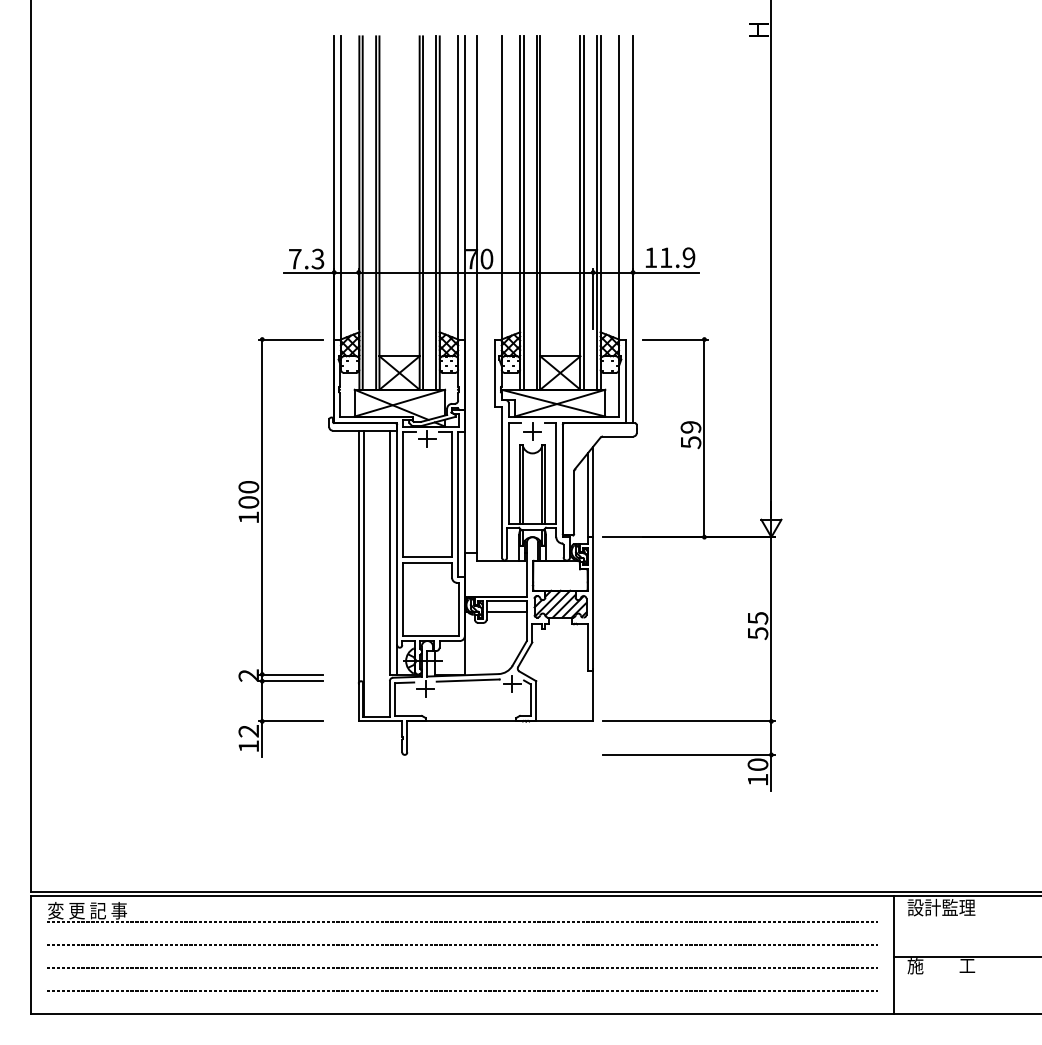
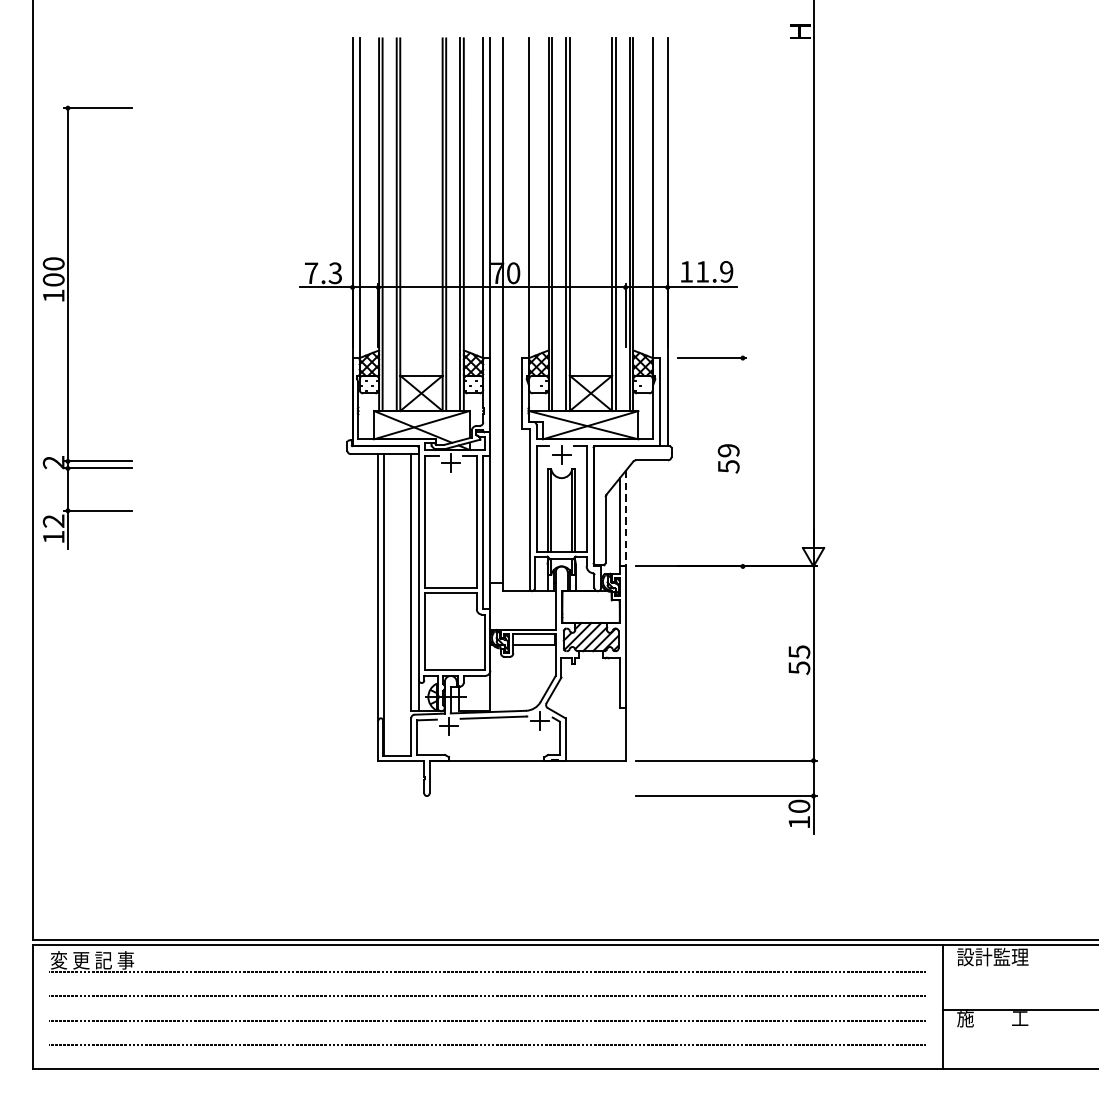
line: (704, 438) -> (742, 462), removed
line: (593, 492) -> (625, 519), solid -> dashed
part: (262, 547) -> (68, 327), moved

